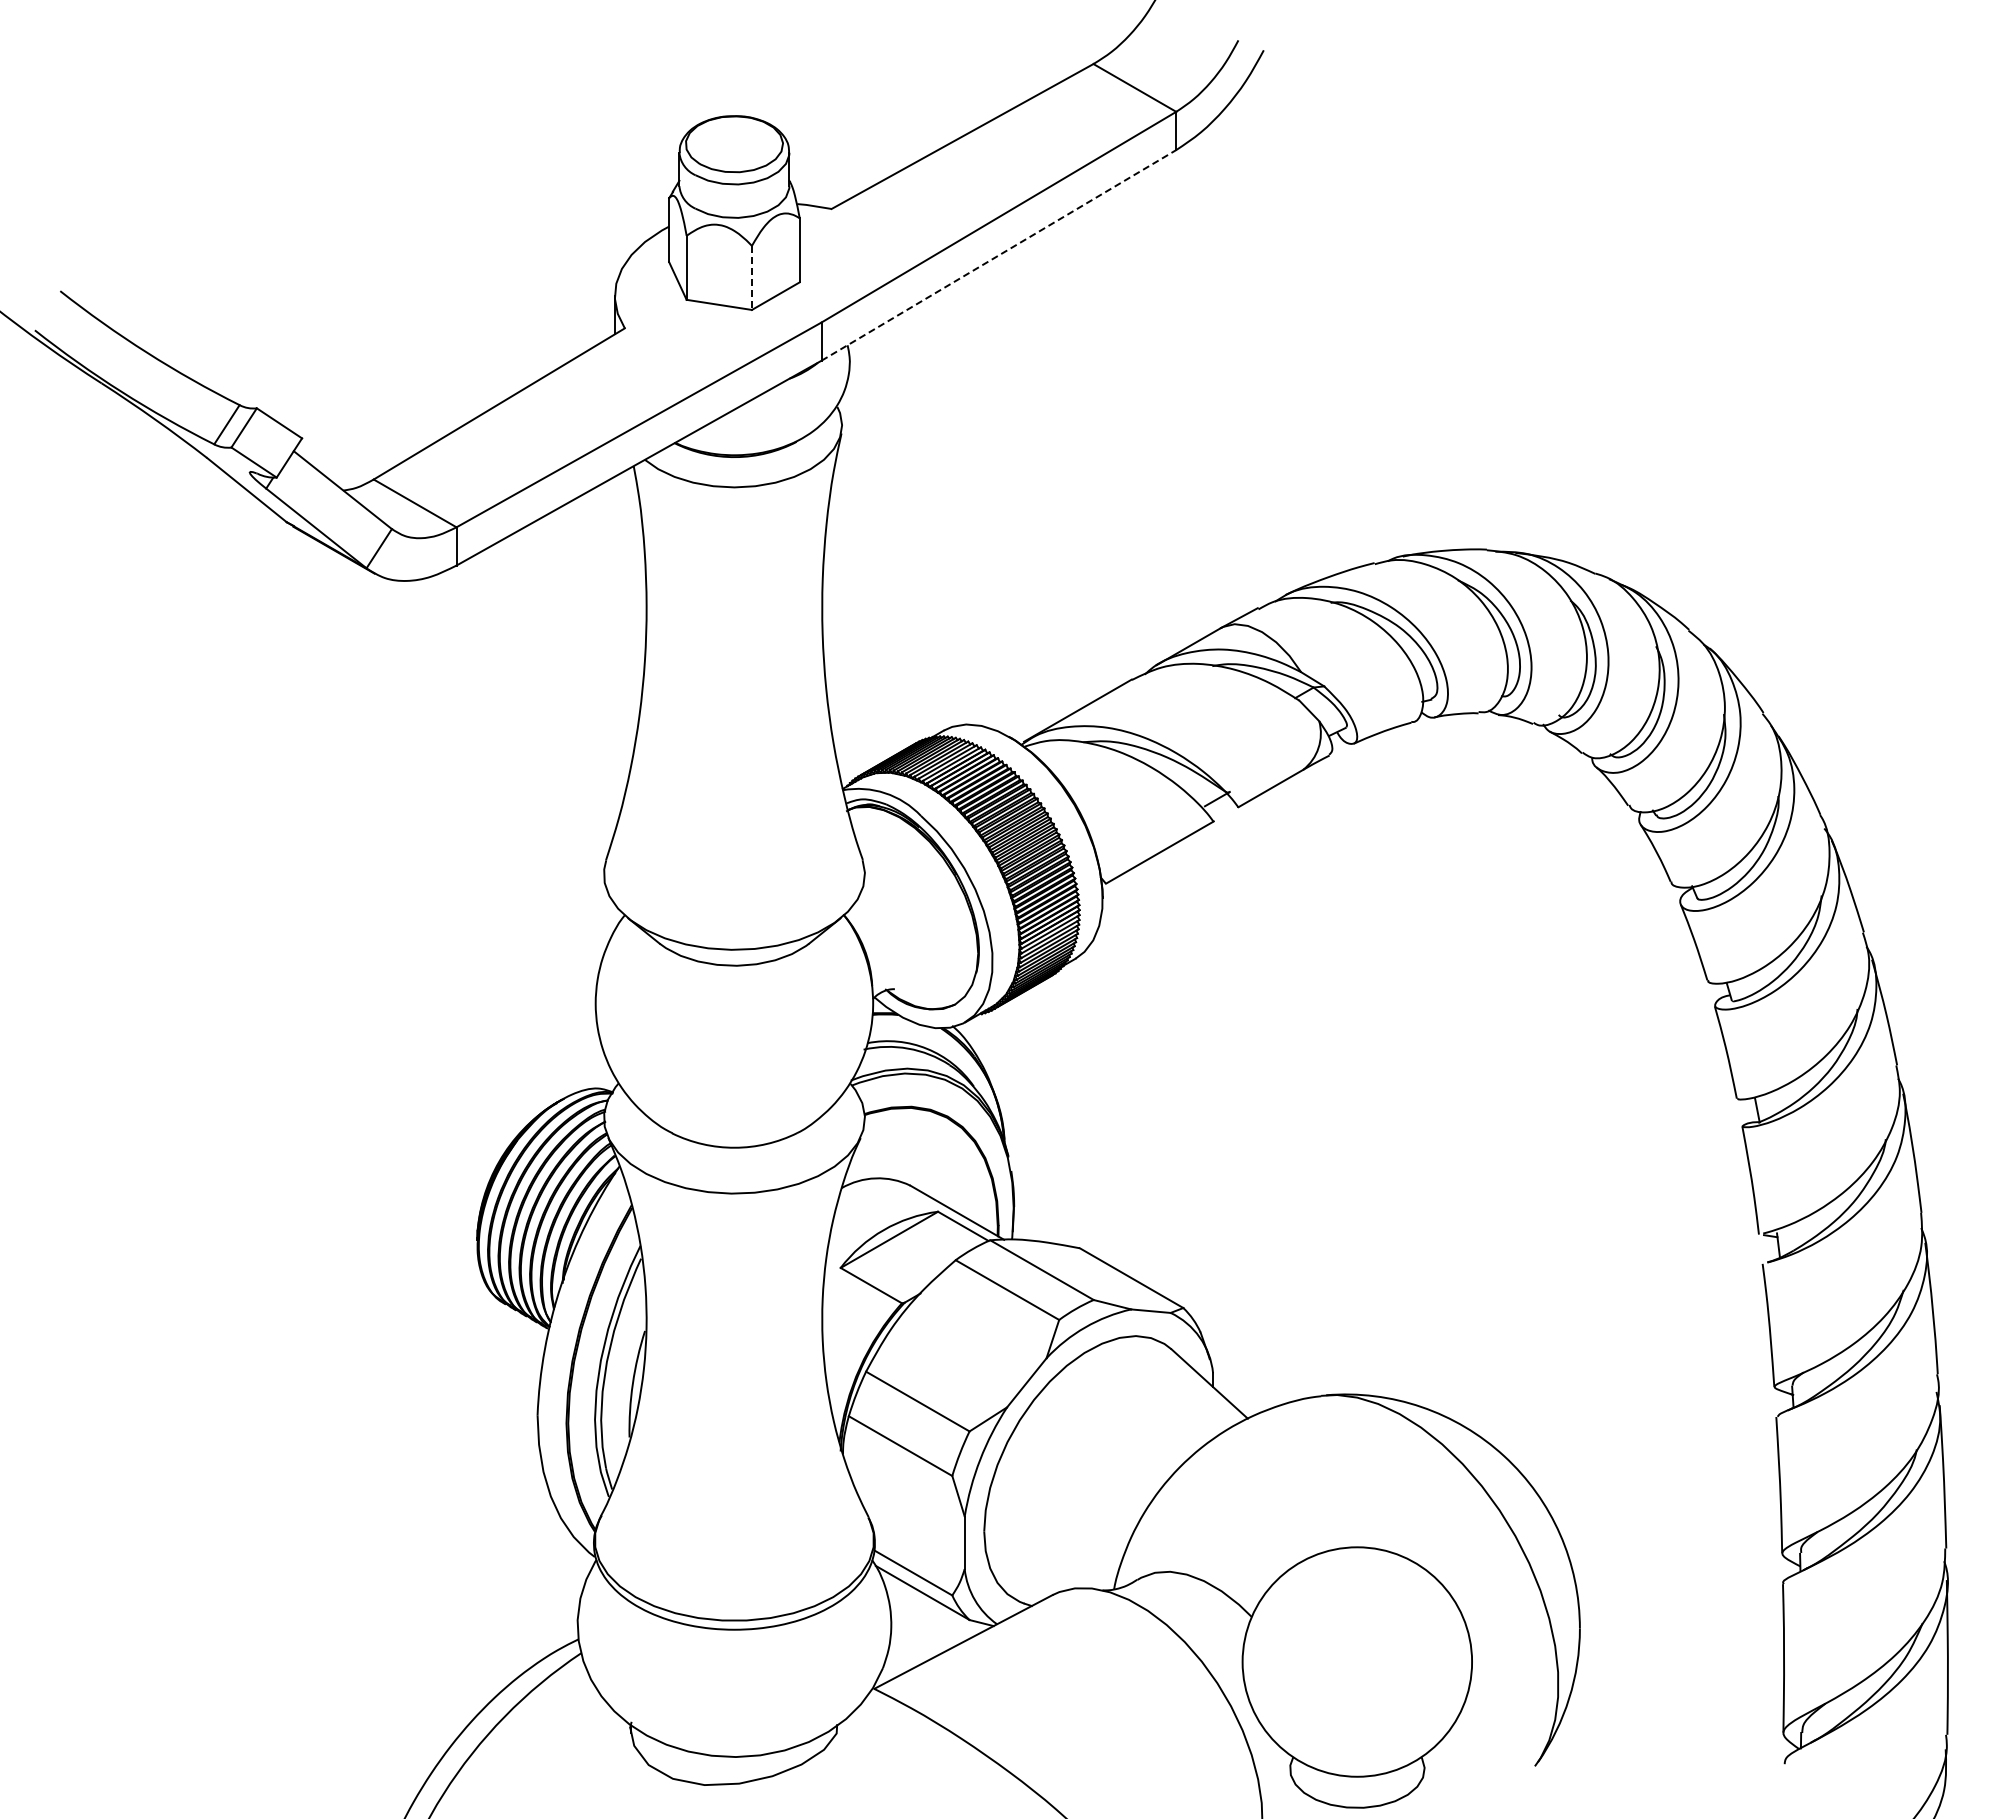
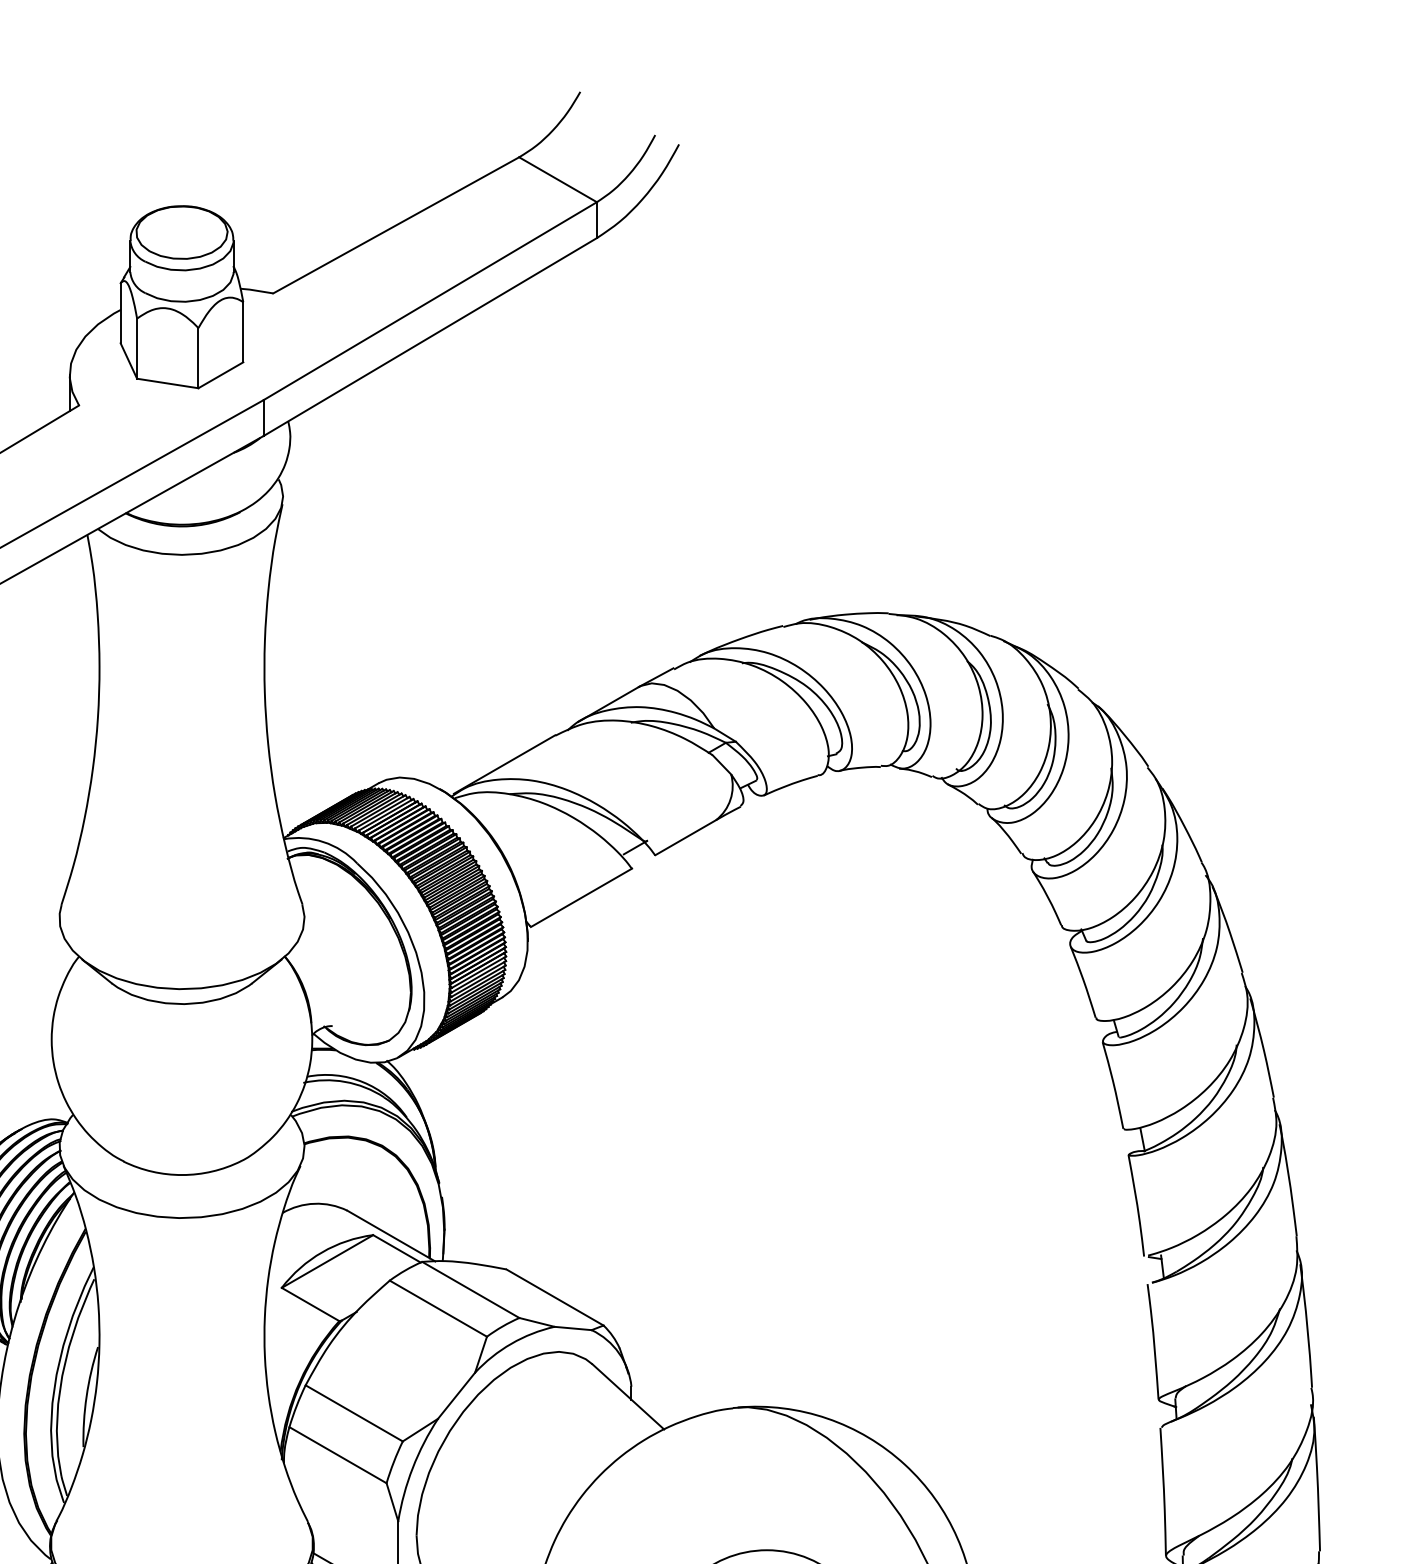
line: (999, 255) -> (430, 337), dashed -> solid
line: (751, 278) -> (198, 358), dashed -> solid

